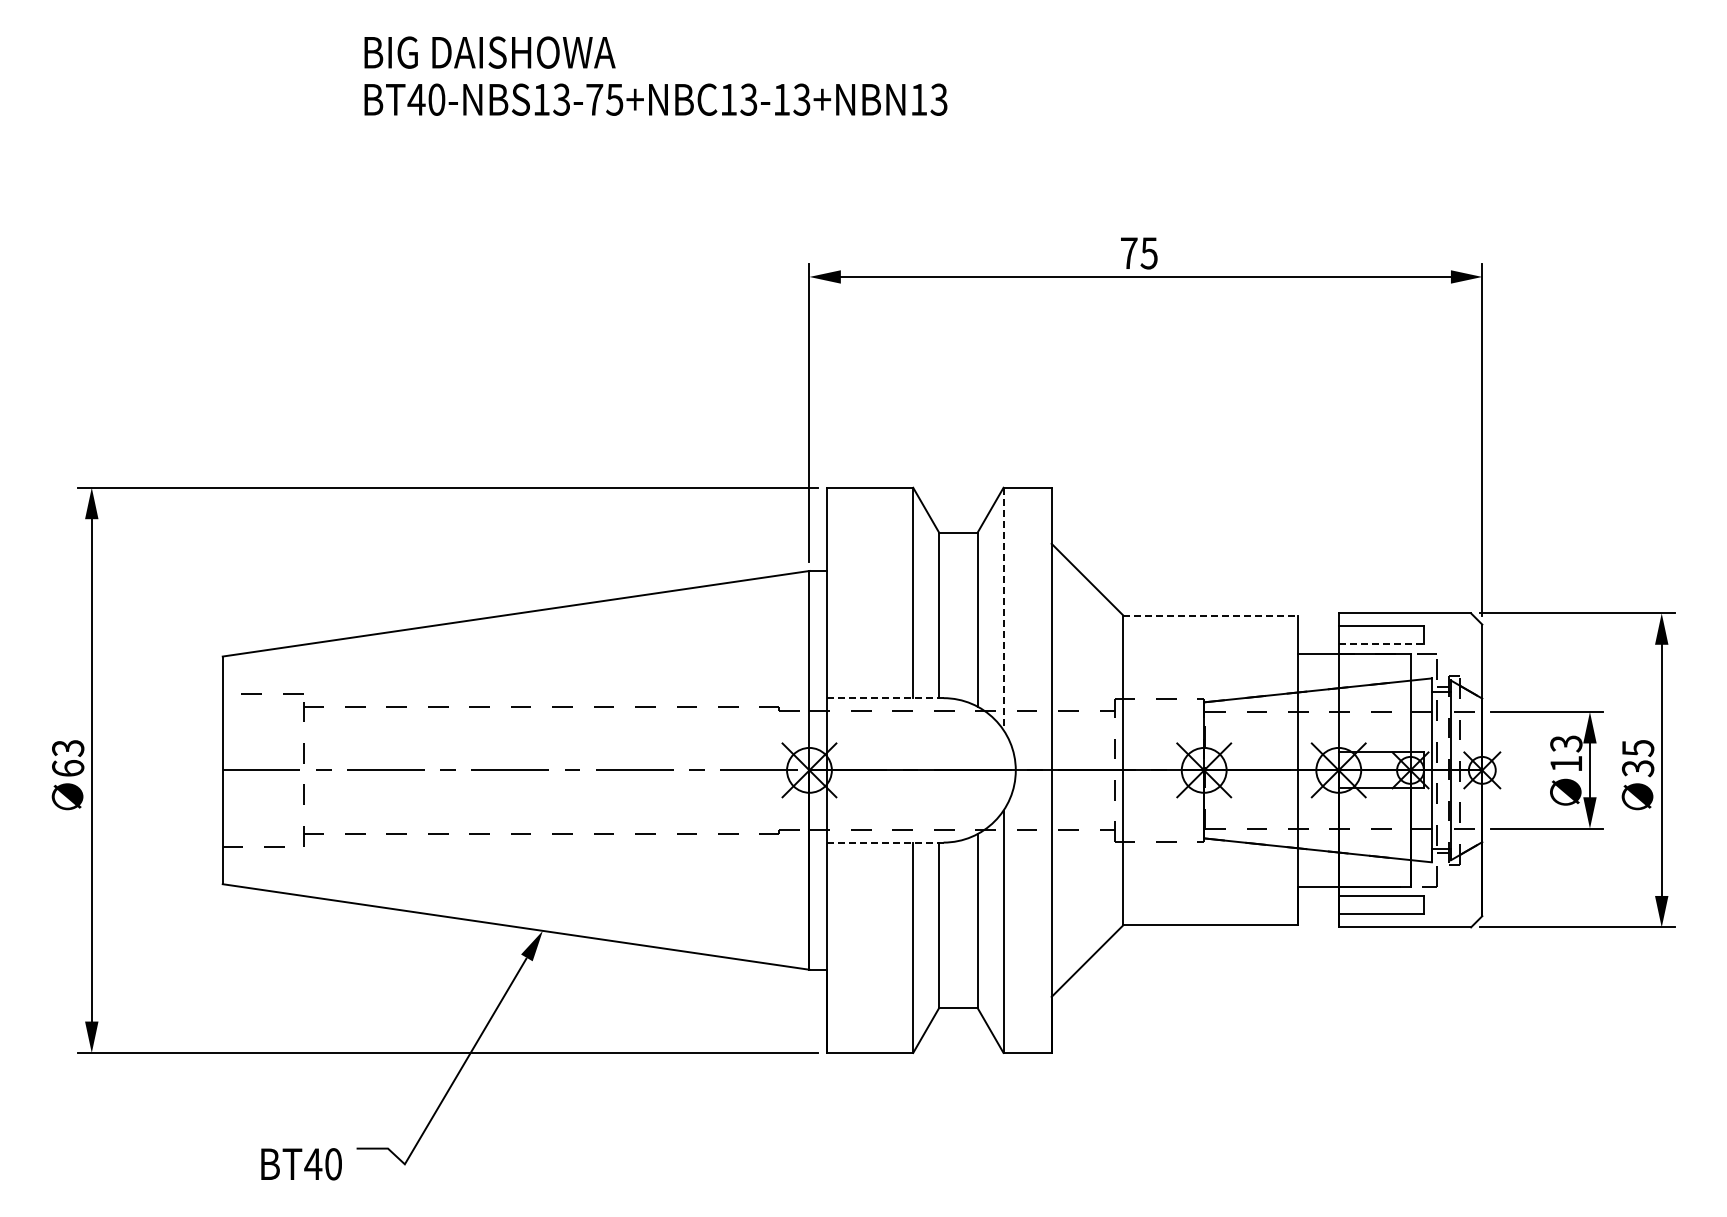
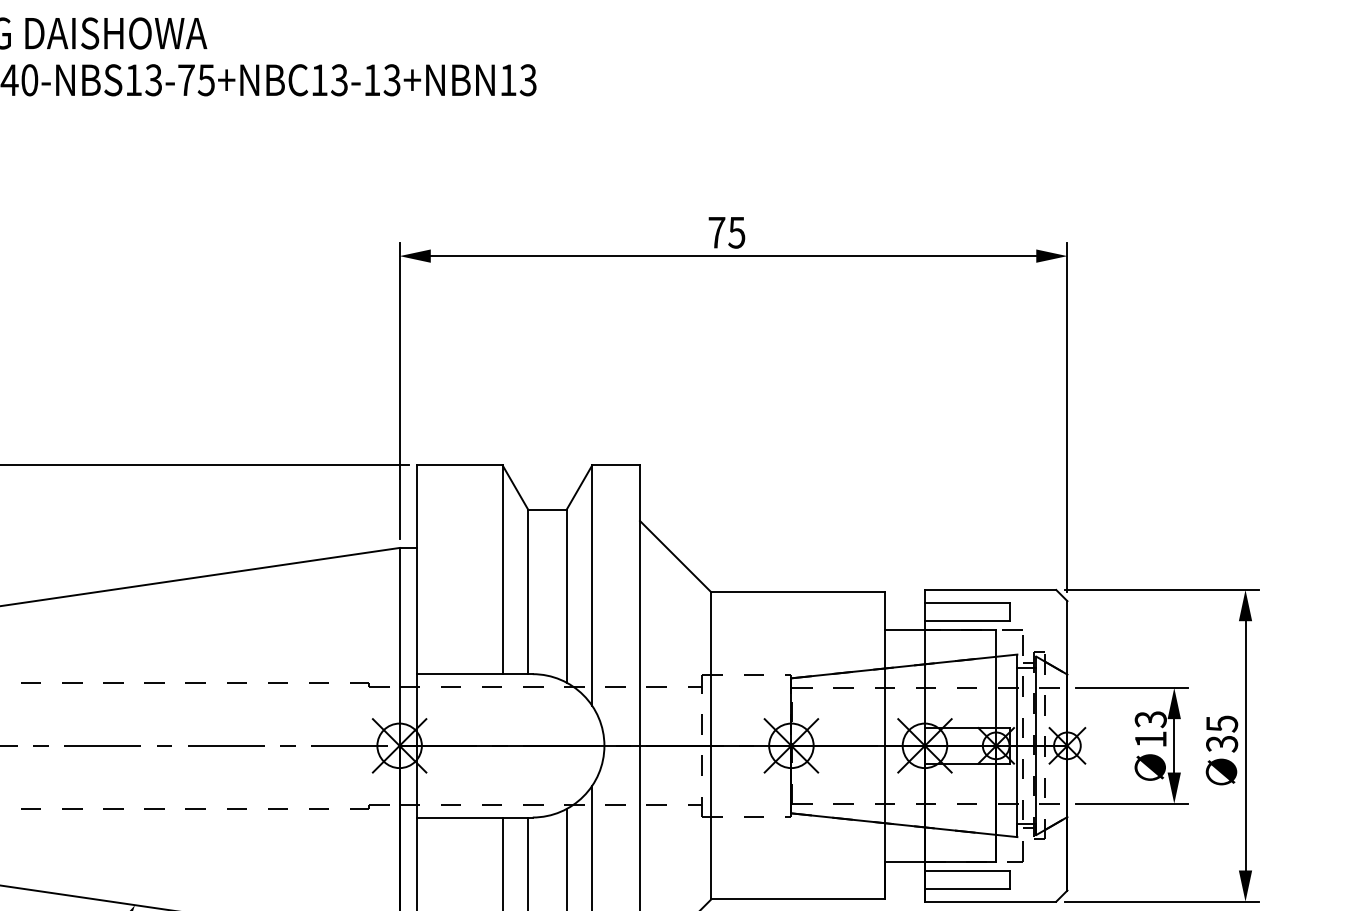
line: (1003, 609) -> (592, 586), dashed -> solid
line: (1211, 615) -> (798, 592), dashed -> solid
line: (1381, 644) -> (967, 620), dashed -> solid
line: (885, 698) -> (475, 674), dashed -> solid
line: (885, 842) -> (475, 817), dashed -> solid

